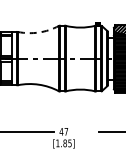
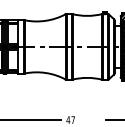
arc: (38, 32) -> (45, 20), dashed -> solid

